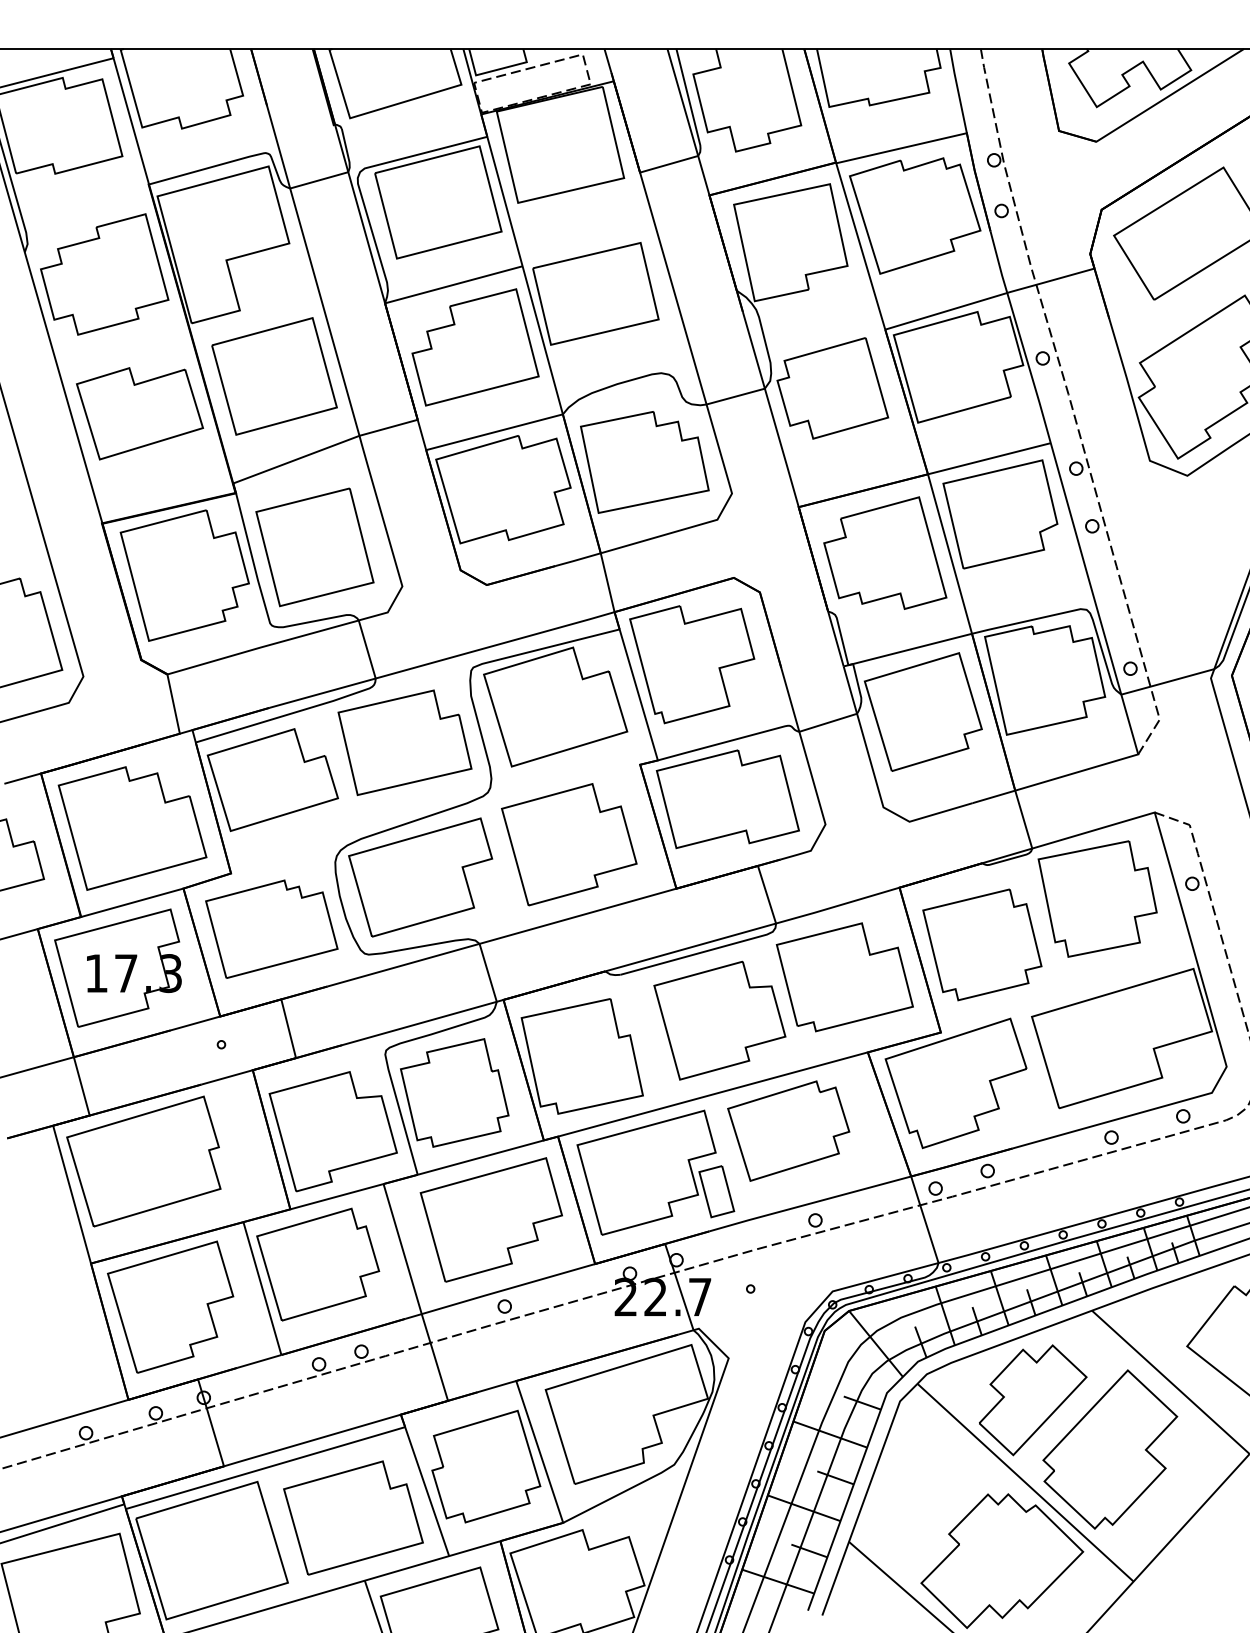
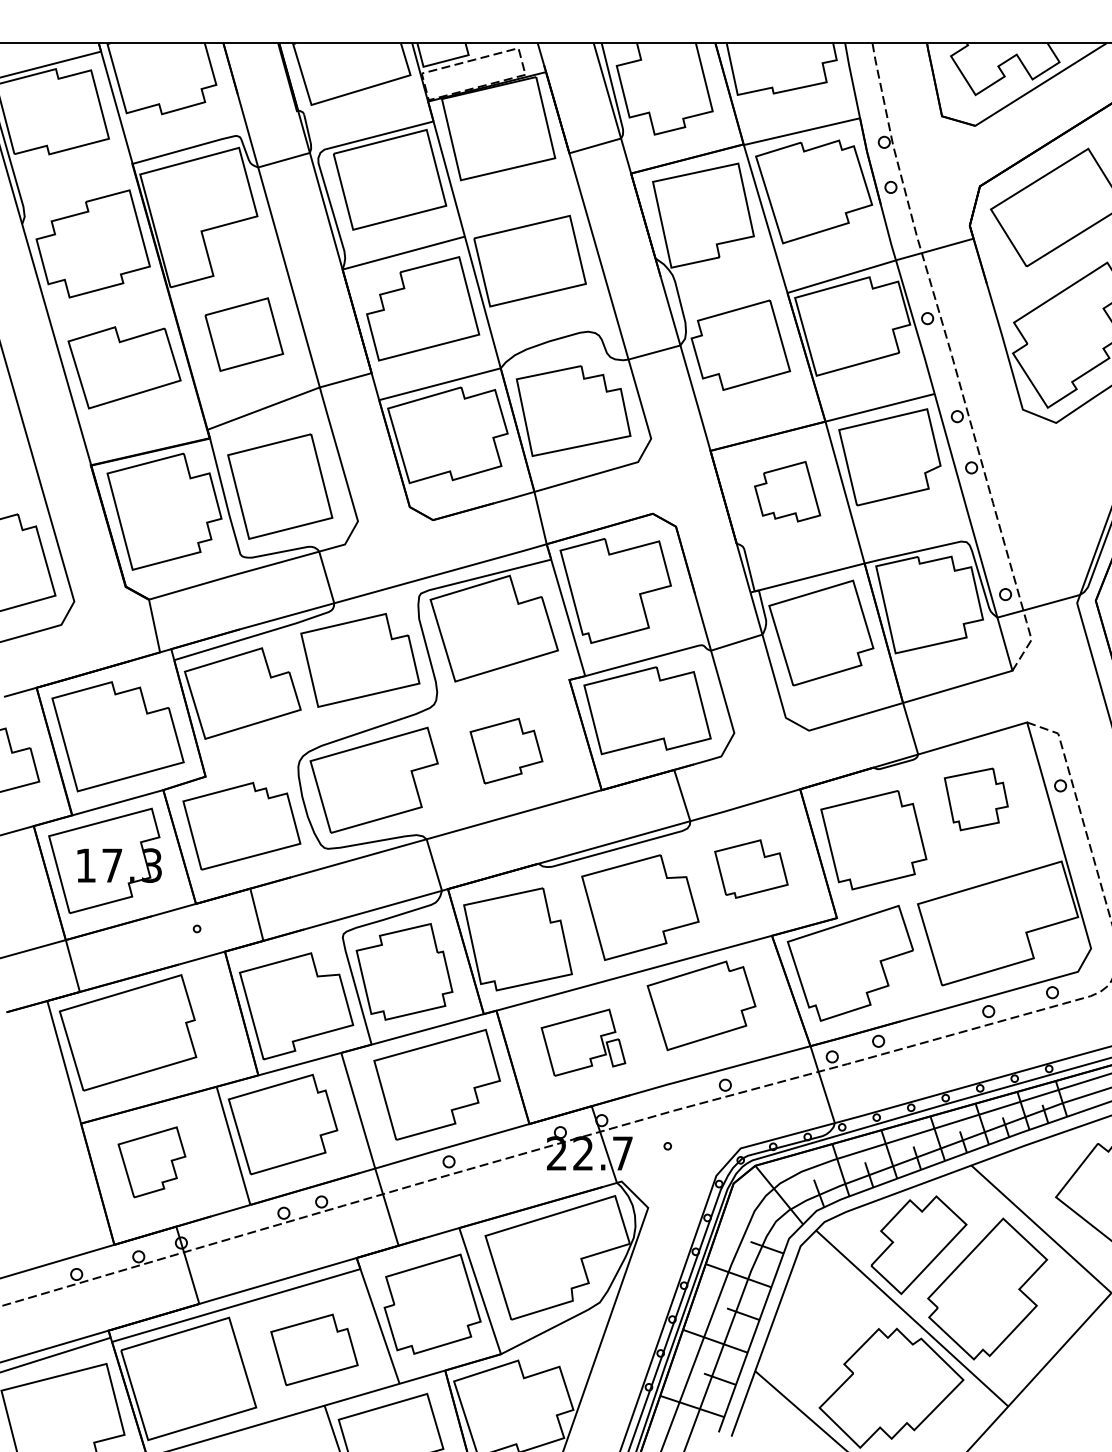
part: (274, 376) -> (244, 334), size x0.7
part: (885, 552) -> (787, 491), size x0.6
part: (569, 844) -> (506, 750), size x0.6
part: (1097, 898) -> (976, 798), size x0.6
part: (844, 977) -> (751, 869), size x0.6
part: (655, 1172) -> (583, 1042), size x0.6
part: (170, 1306) -> (151, 1161), size x0.6
part: (353, 1517) -> (314, 1349), size x0.7

